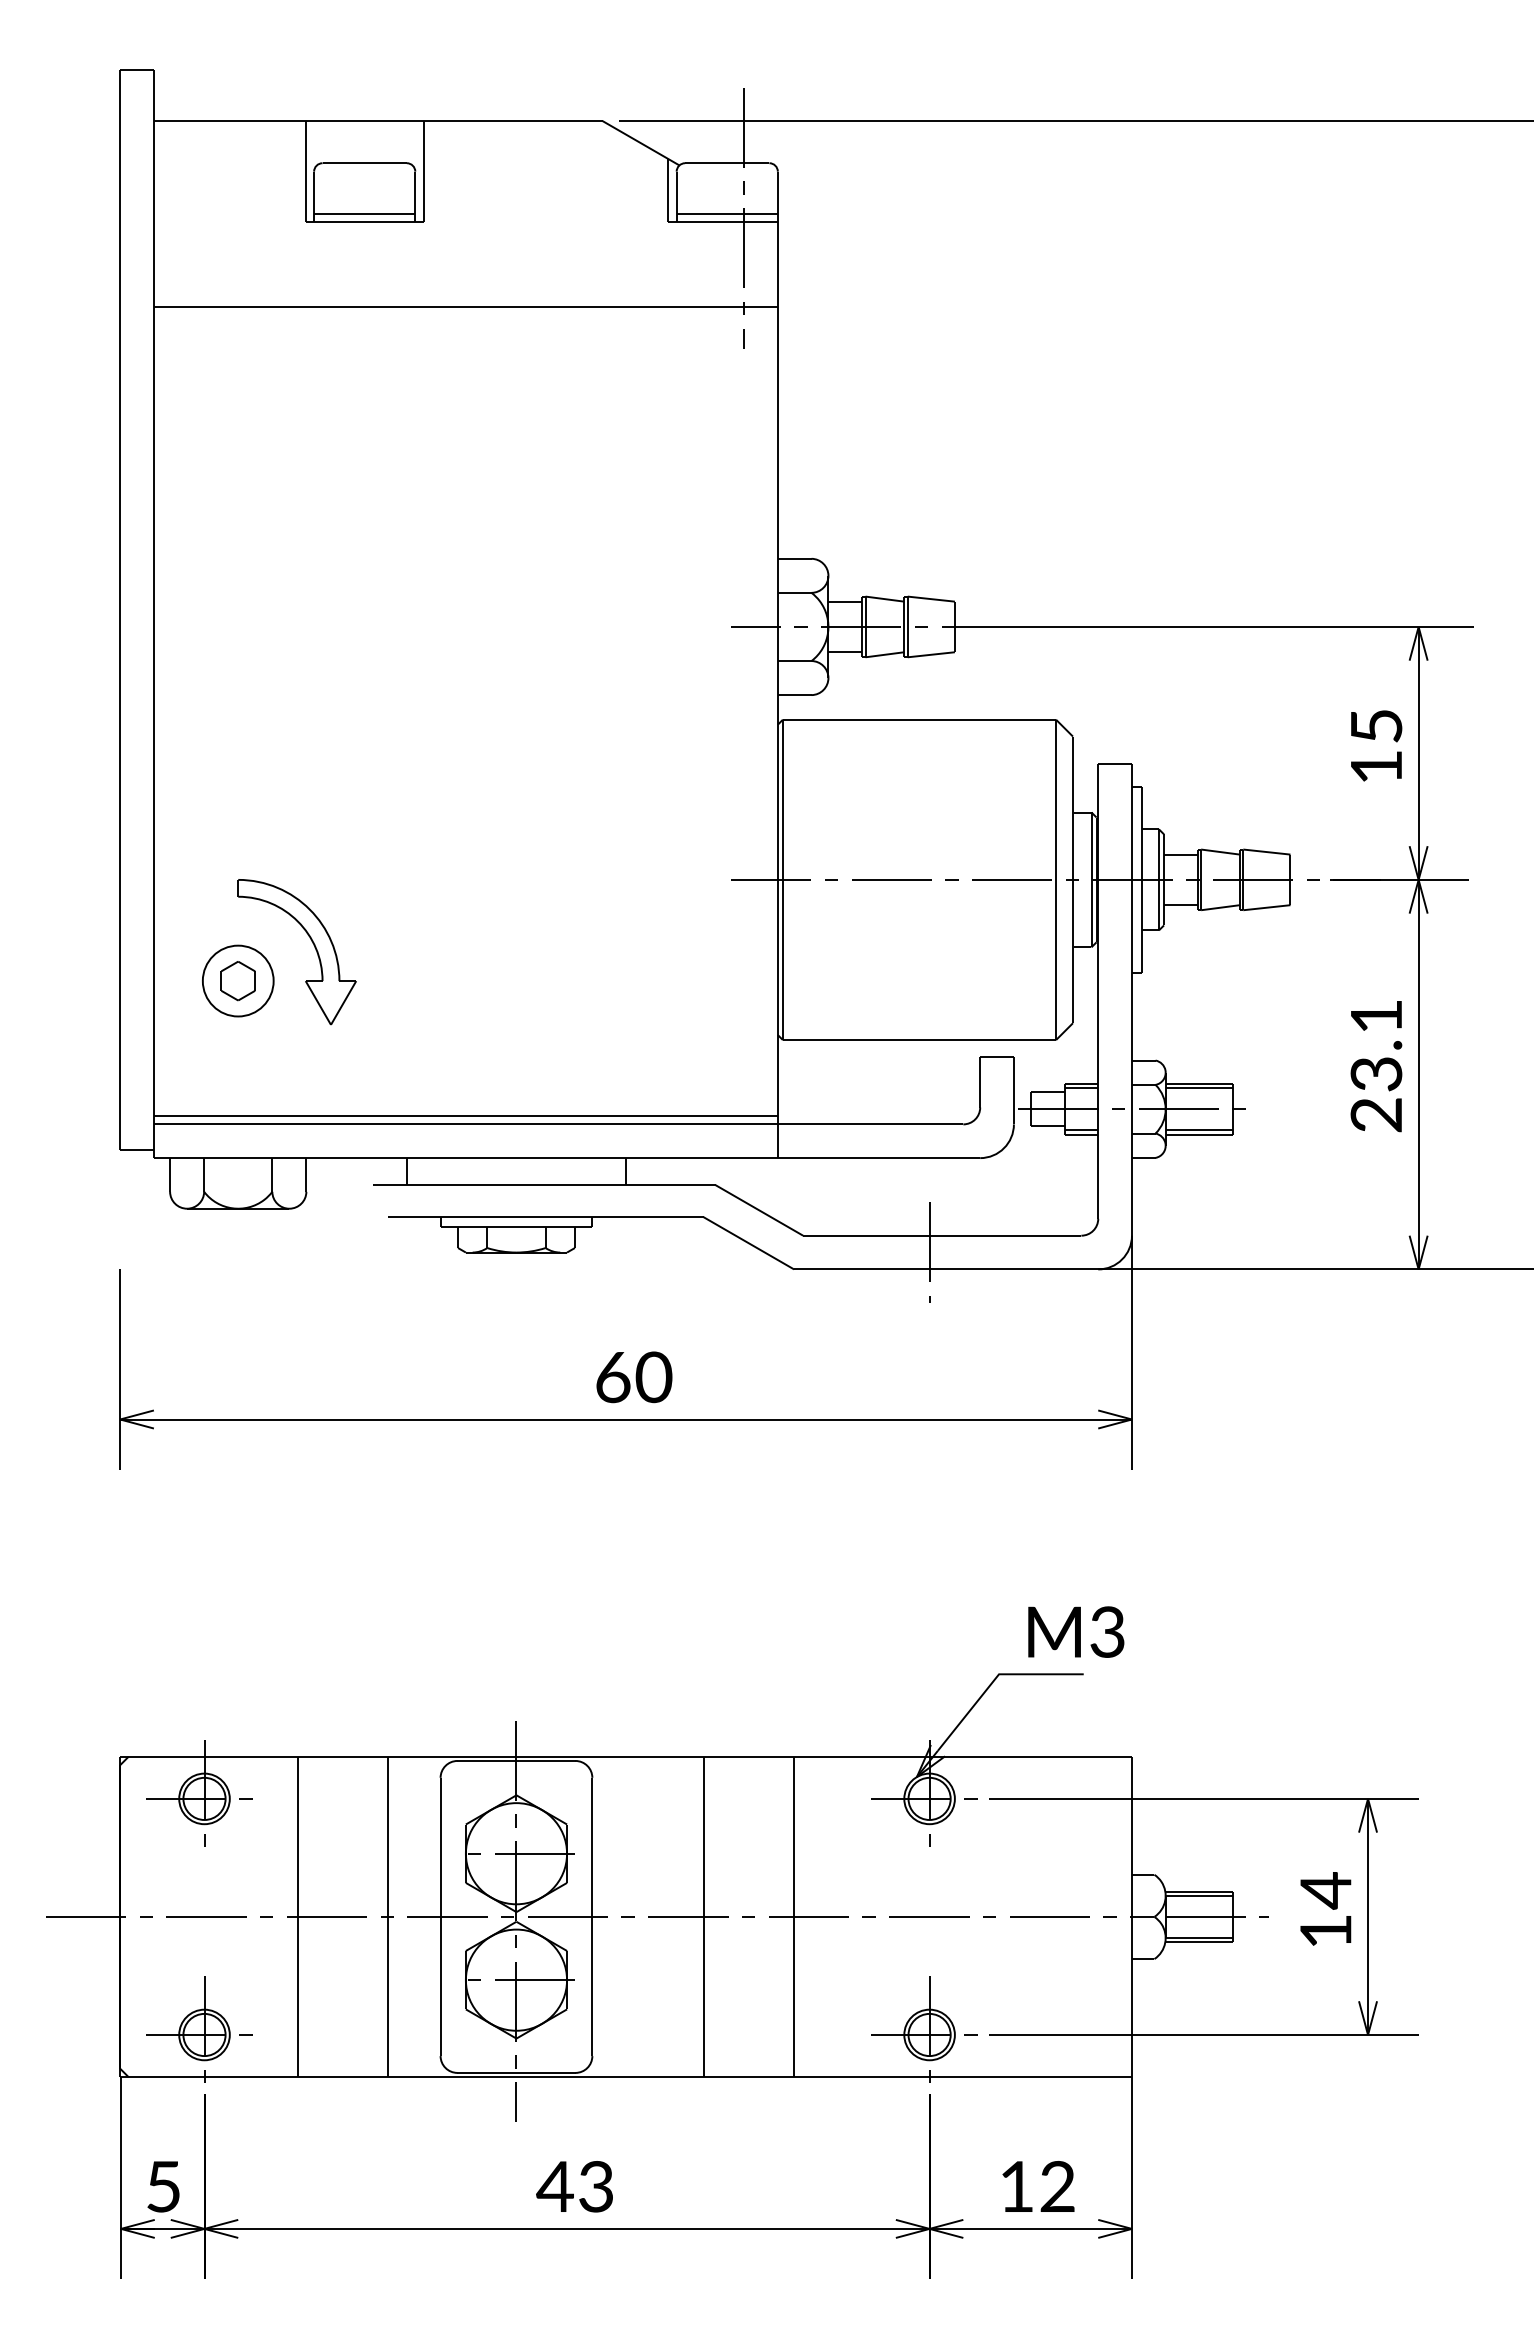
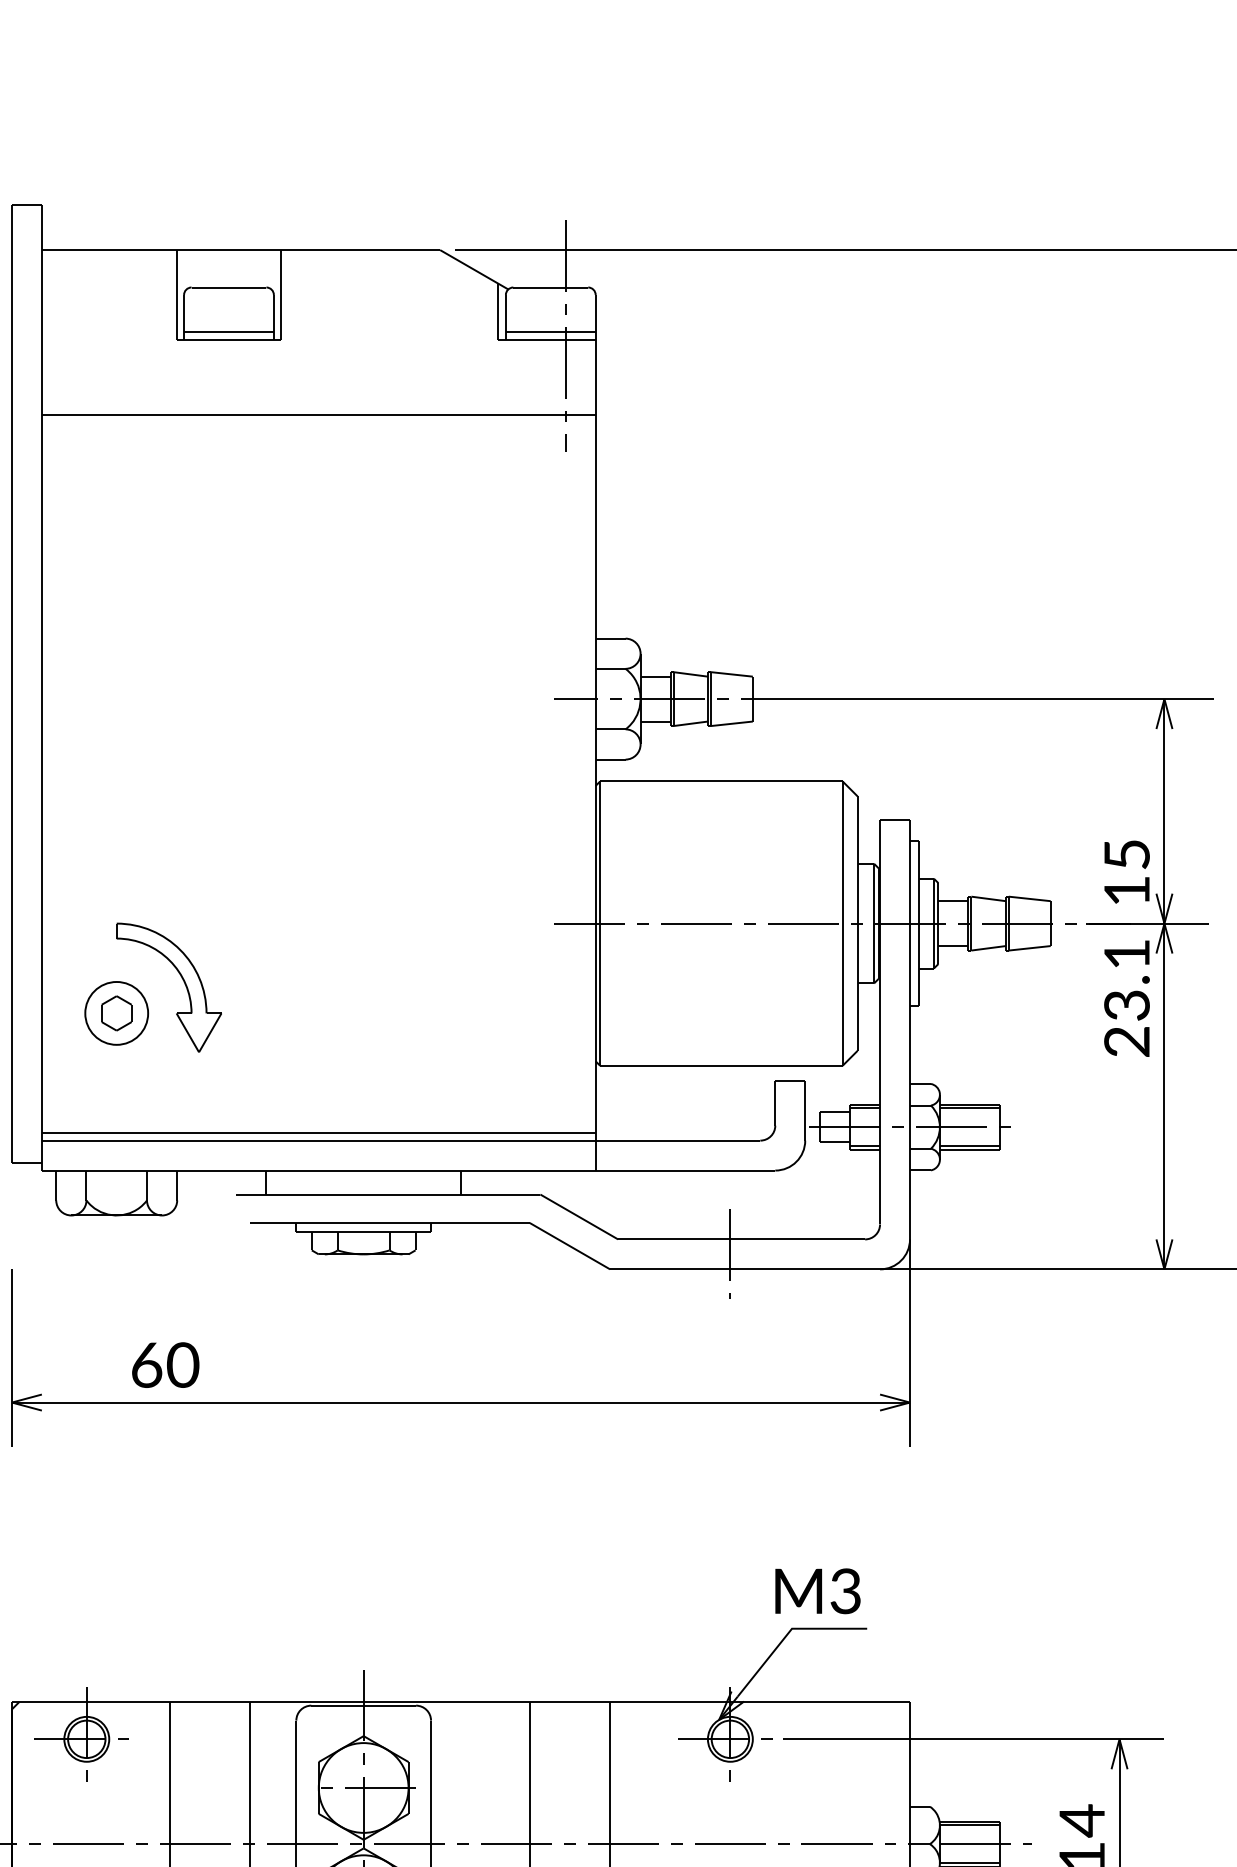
text: (1376, 745) -> (1127, 871), moved
text: (1376, 1066) -> (1127, 998), moved
text: (634, 1377) -> (165, 1365), moved
text: (1076, 1631) -> (818, 1590), moved

